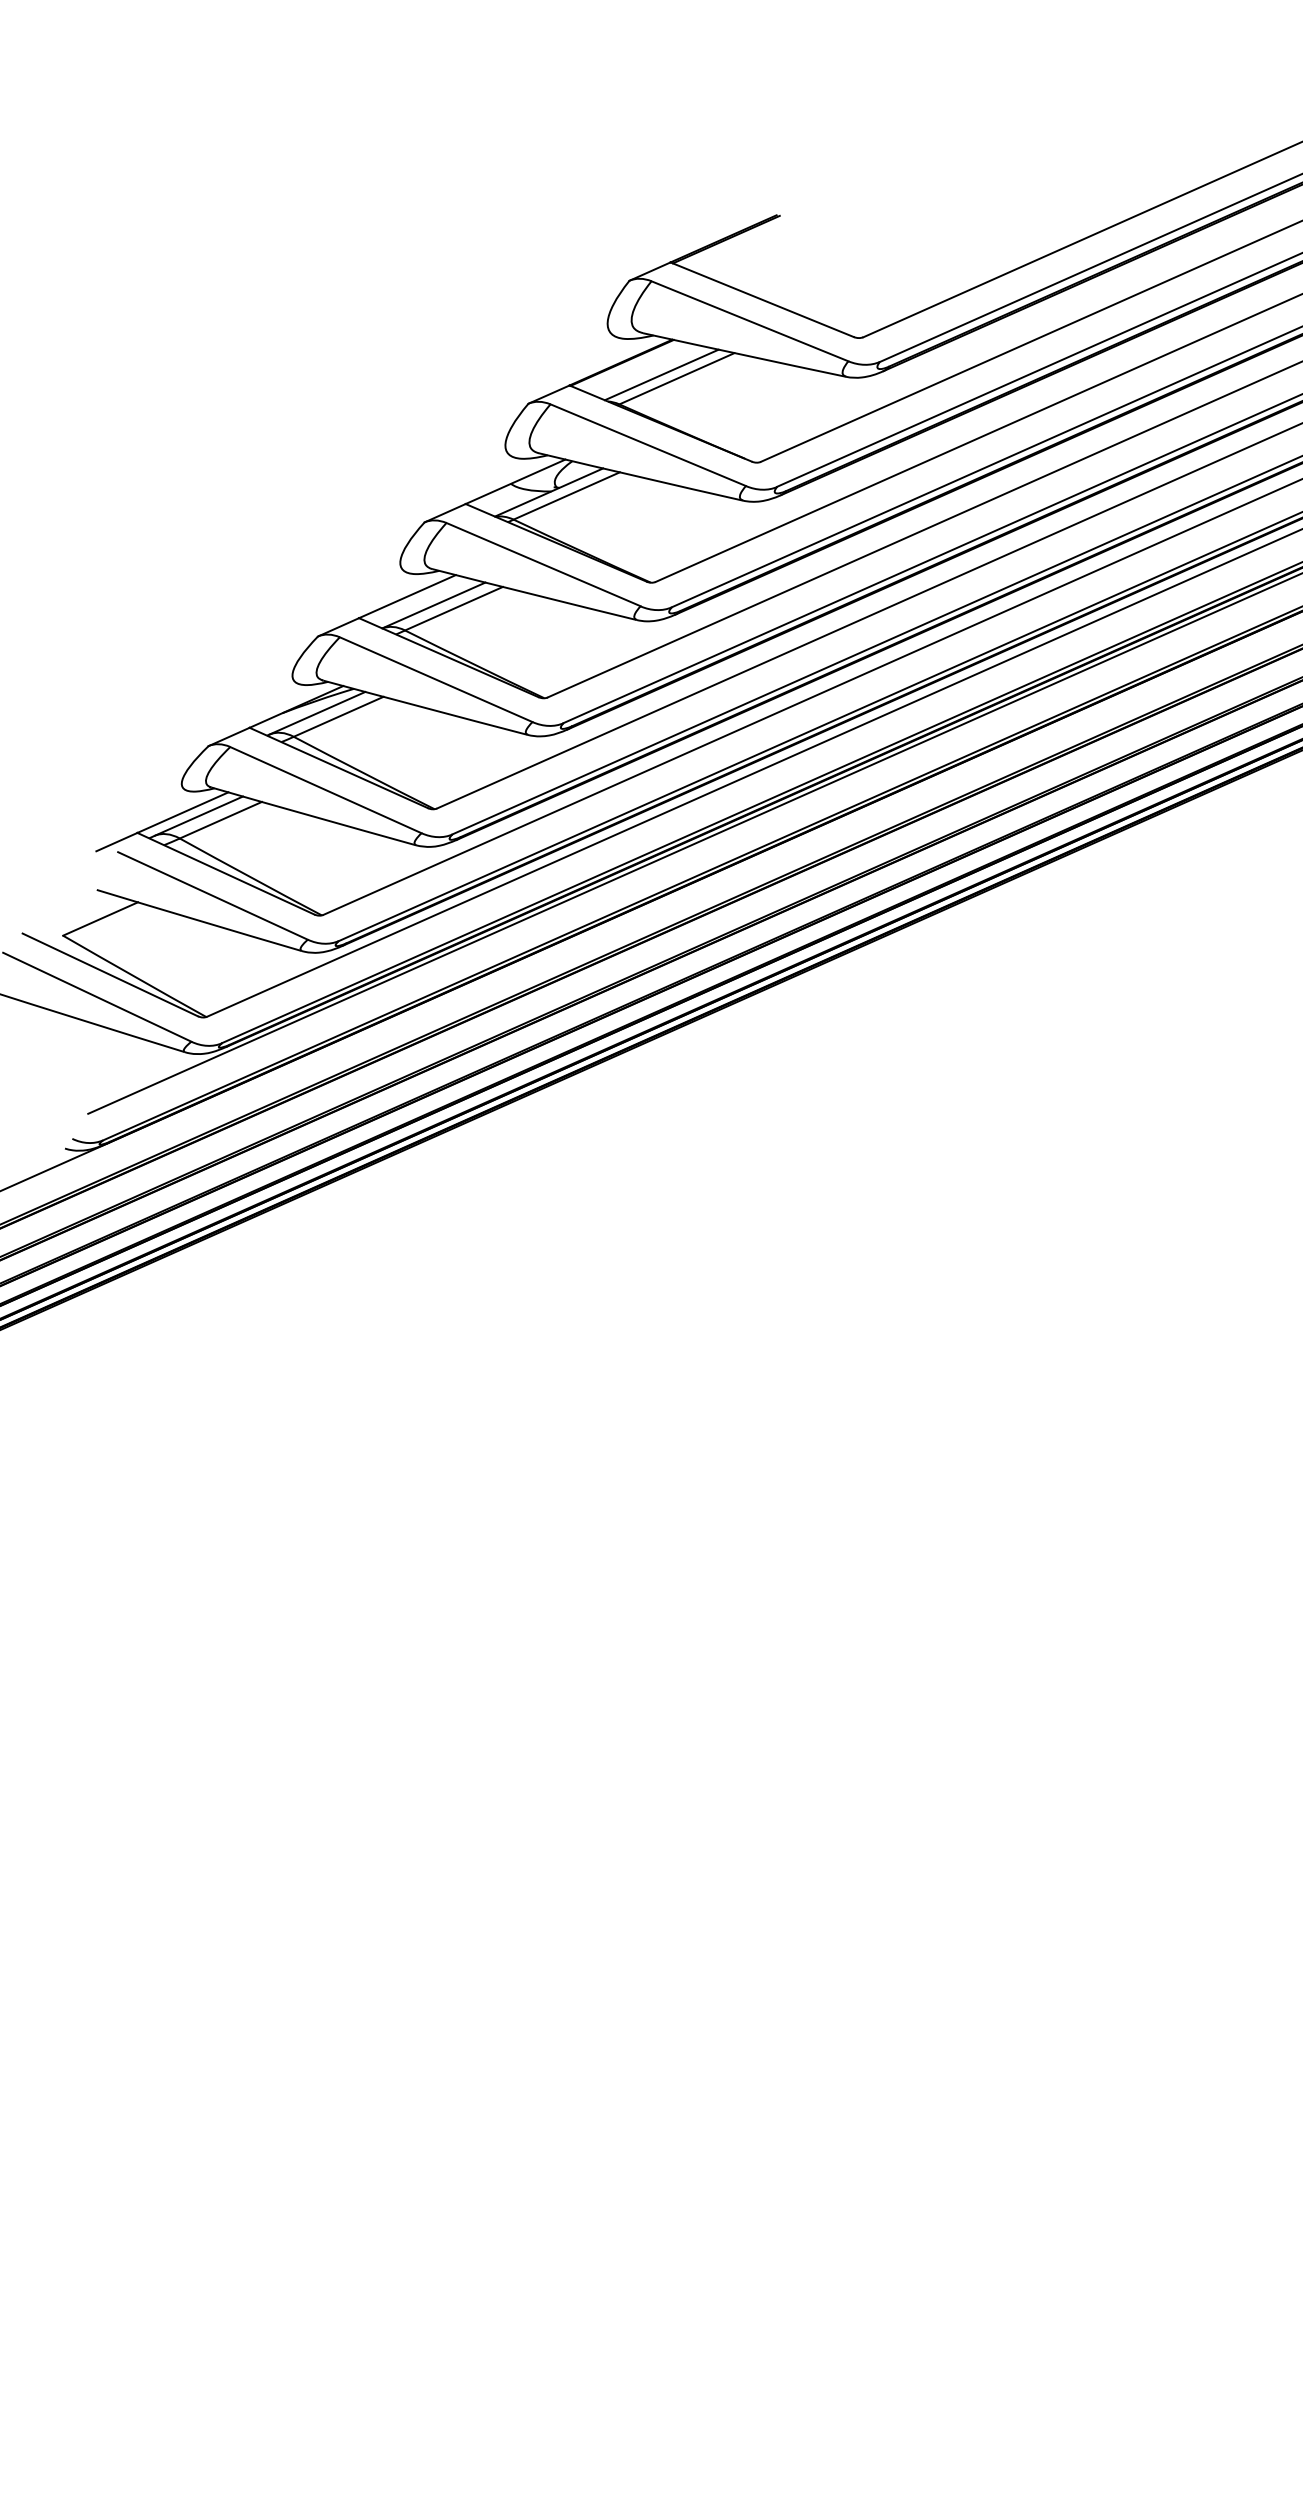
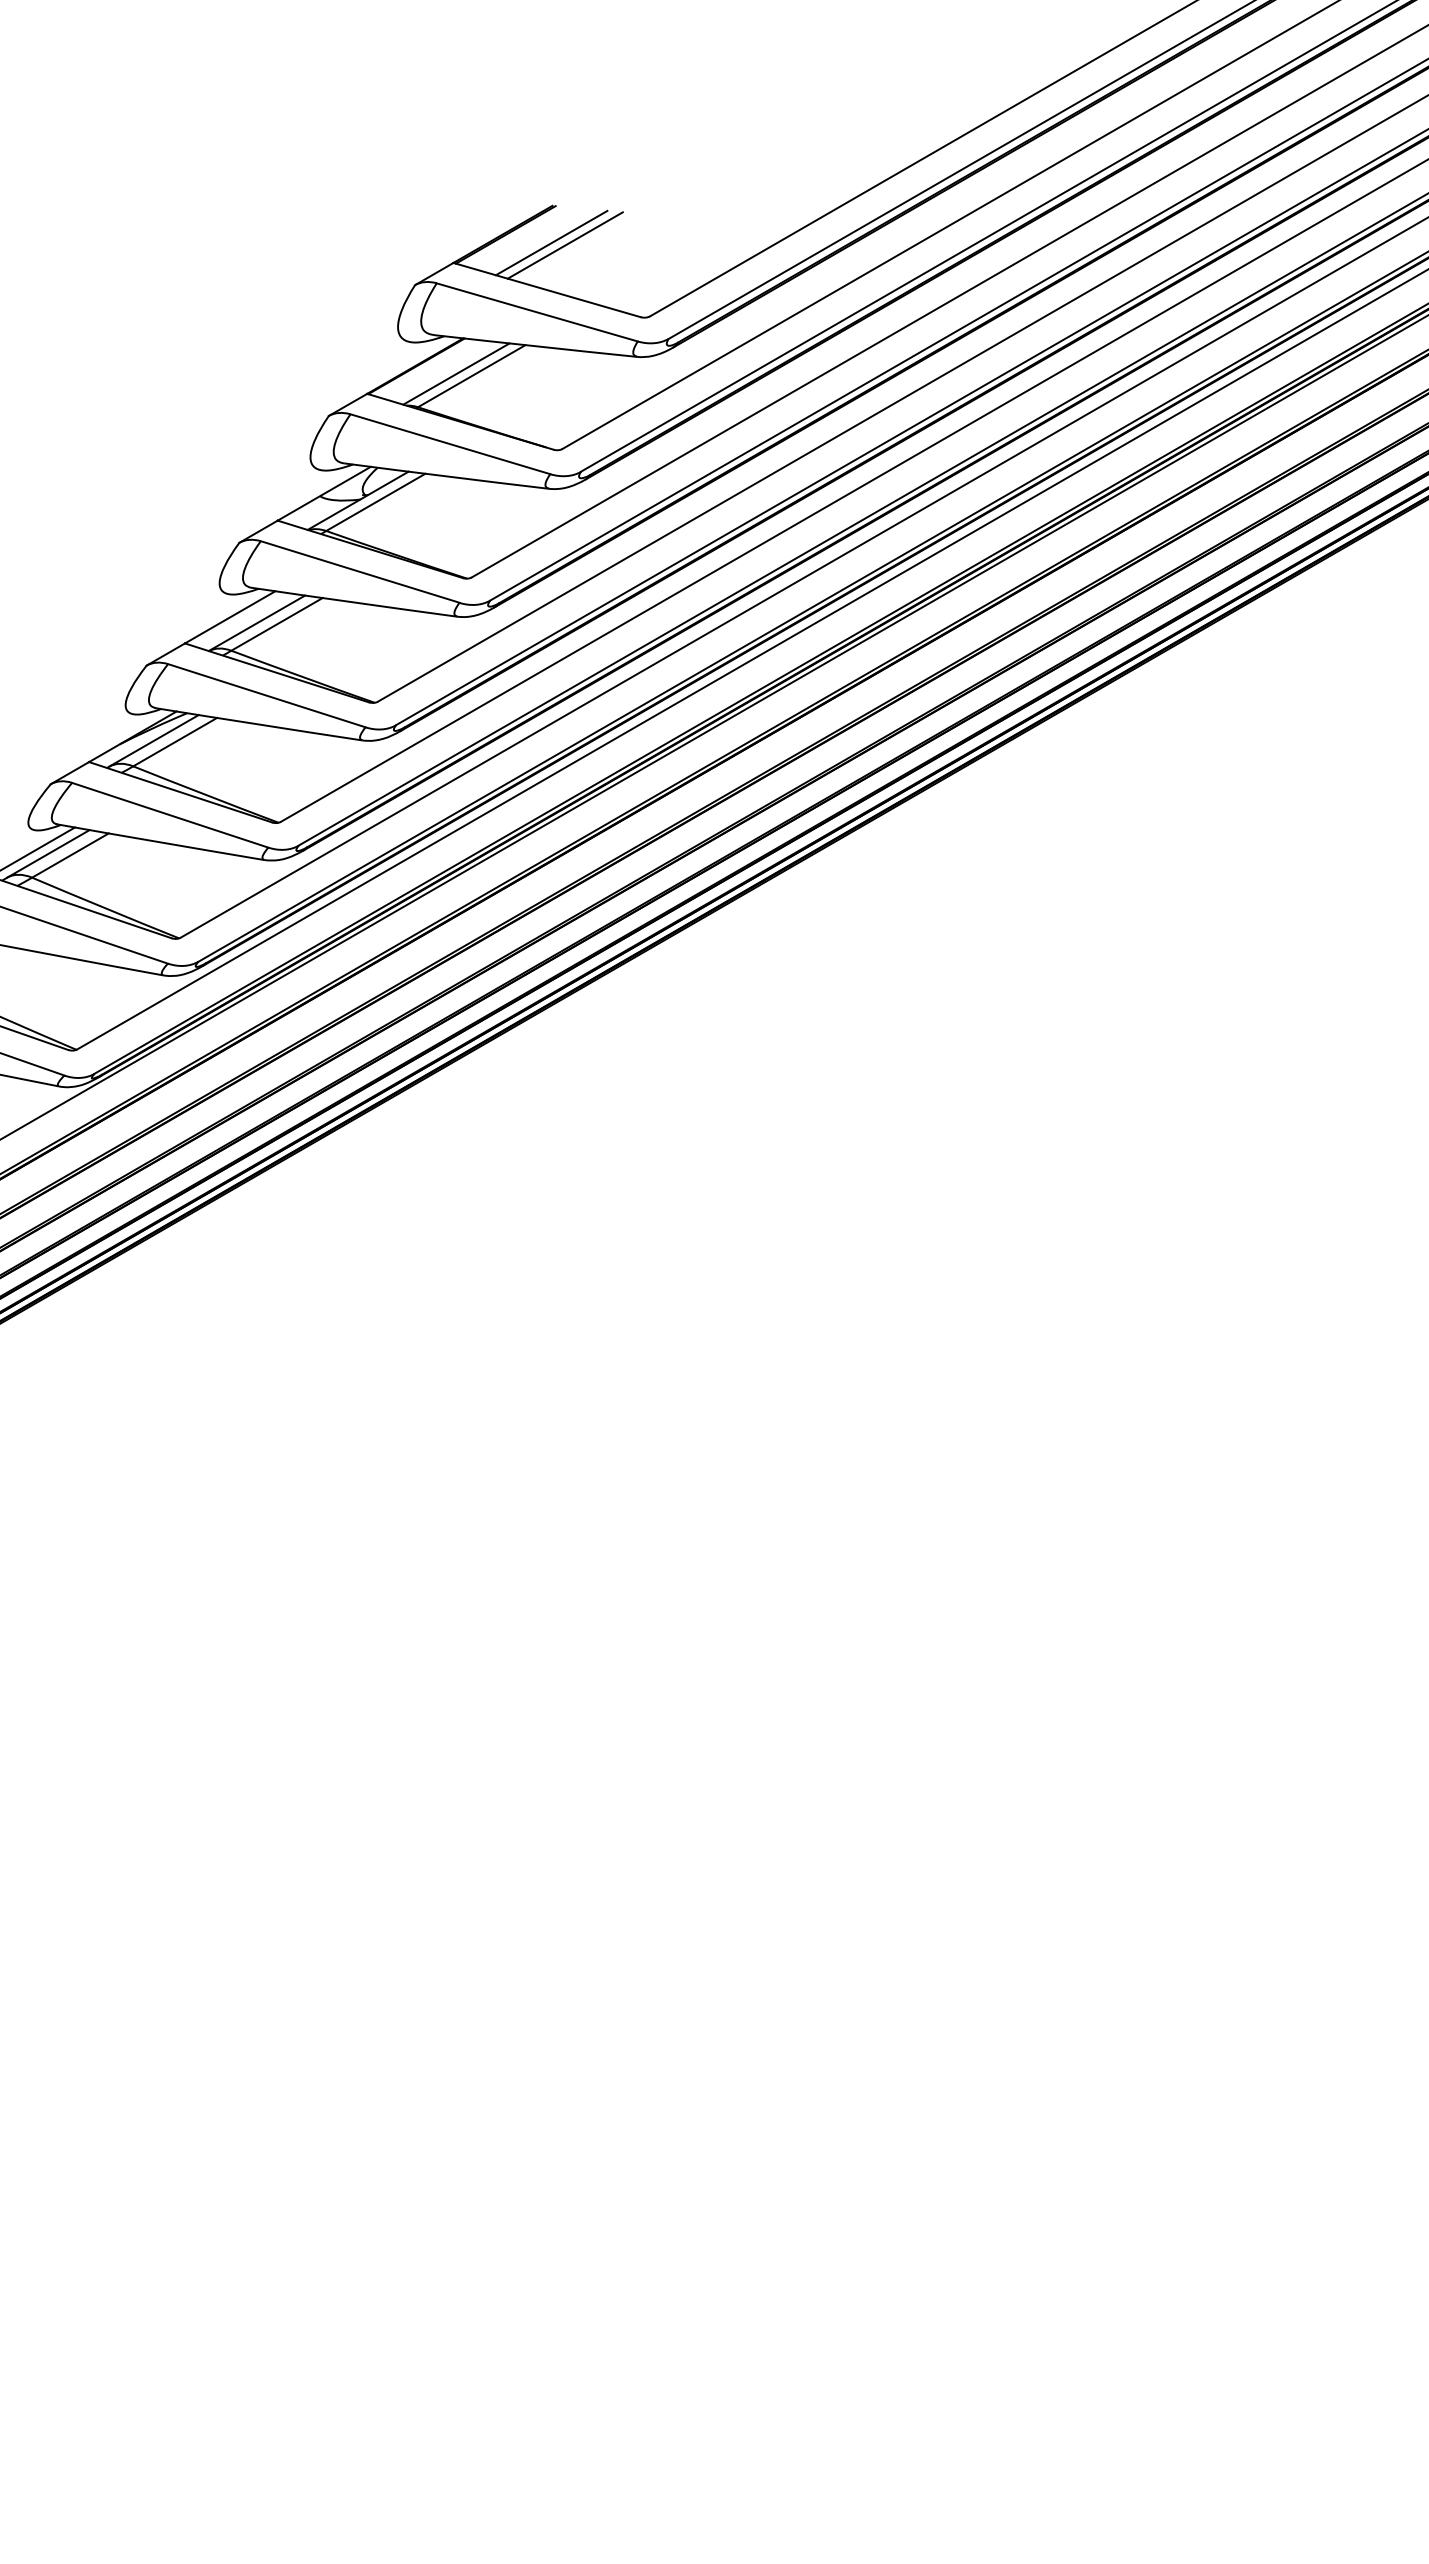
line: (771, 252) -> (551, 242), added
line: (784, 256) -> (564, 245), added

